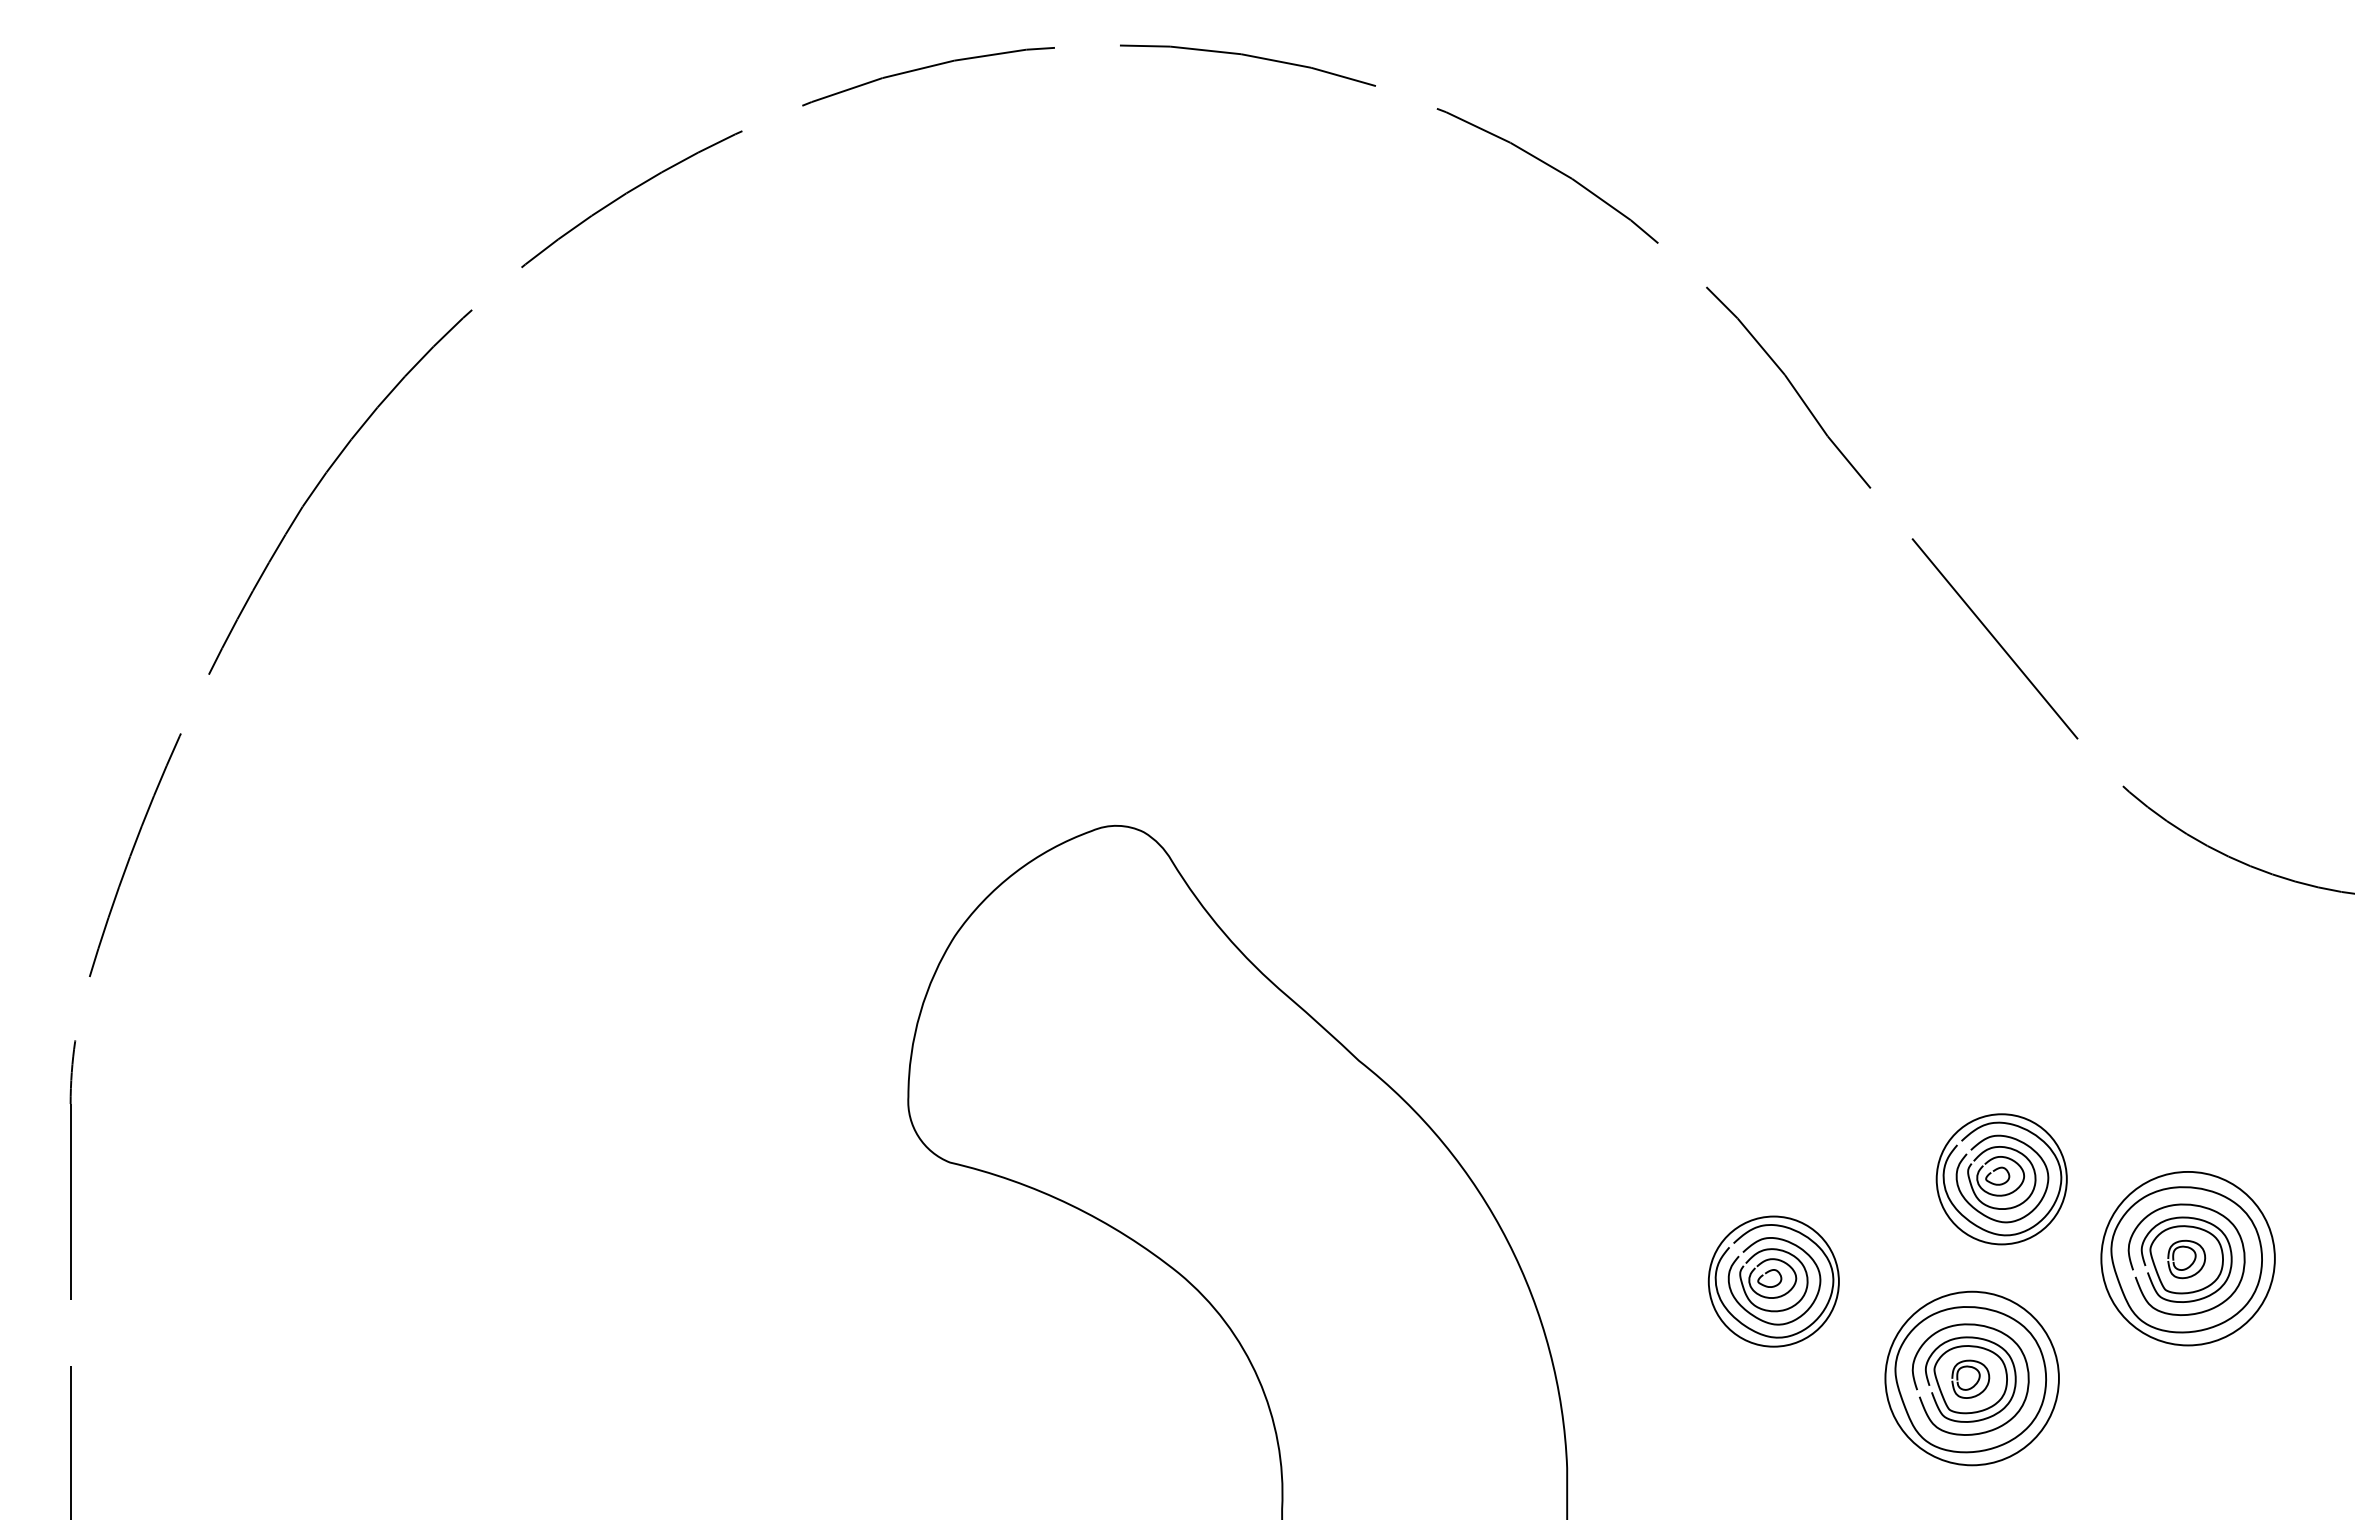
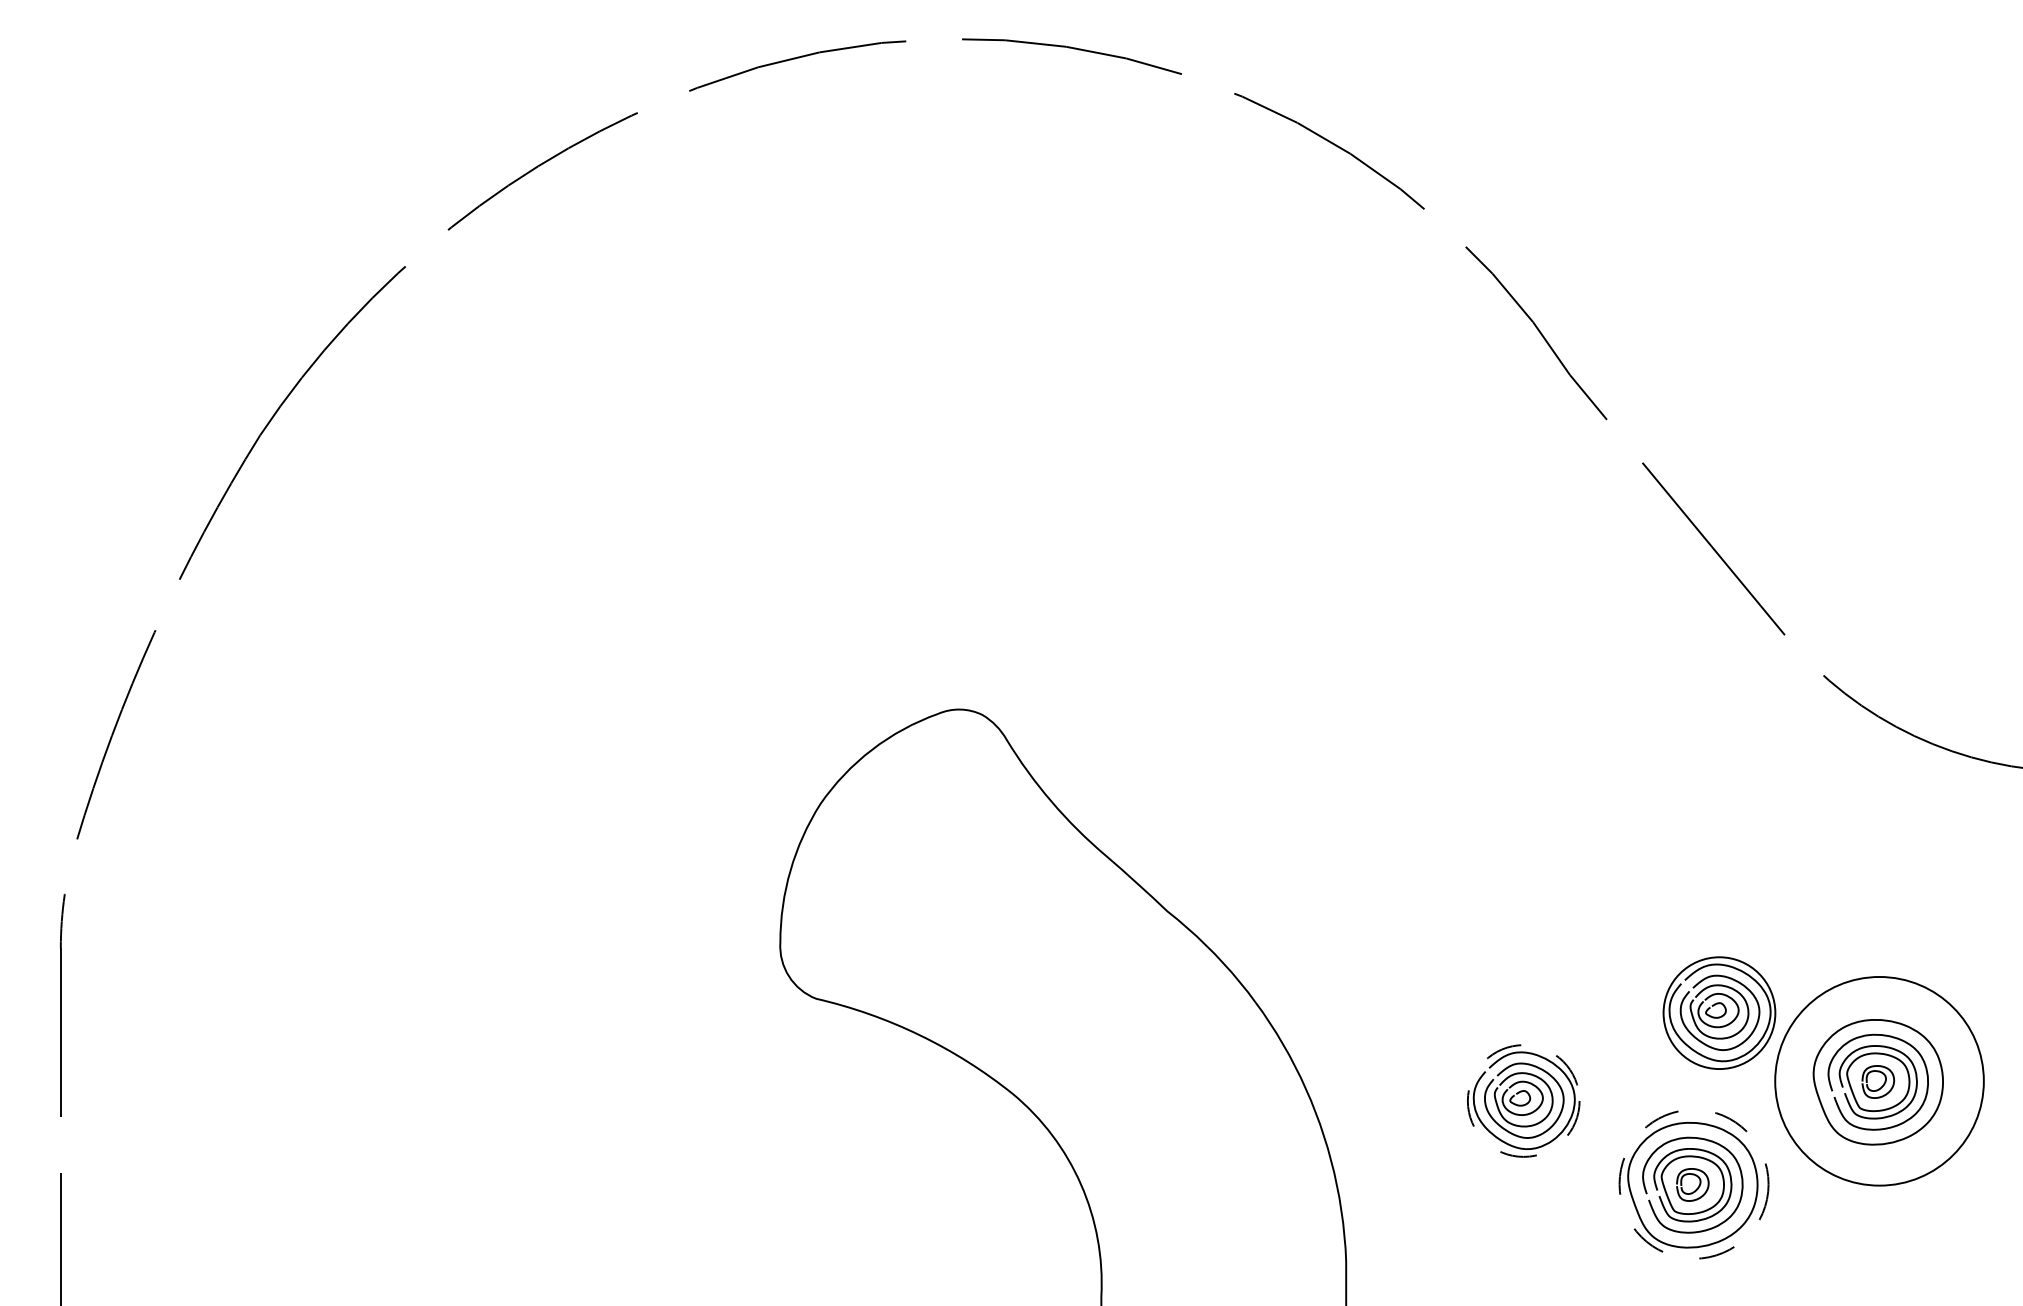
circle: (2187, 1258) -> (1878, 1081), size x1.4
circle: (1773, 1281) -> (1523, 1100), solid -> dashed
circle: (1971, 1378) -> (1693, 1184), solid -> dashed

